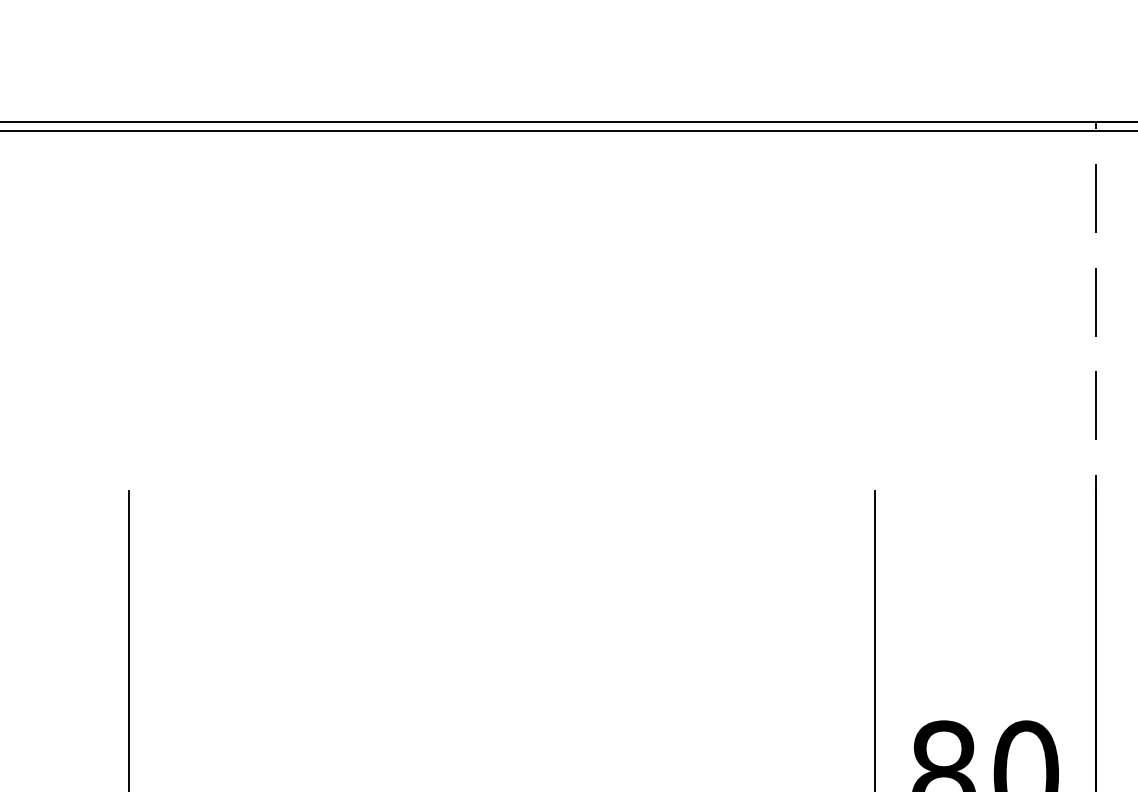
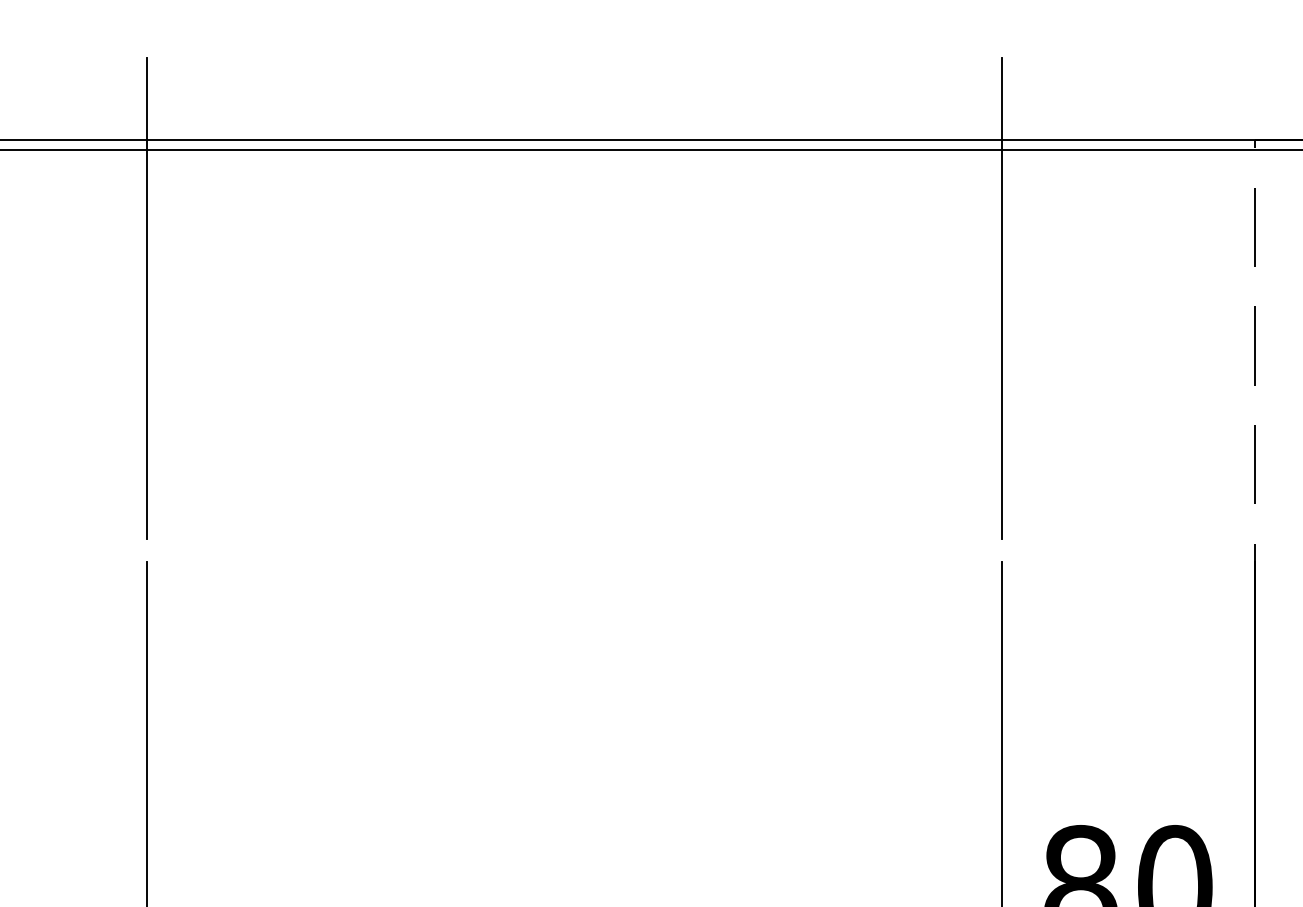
line: (128, 260) -> (147, 298), added
line: (874, 260) -> (1001, 298), added

